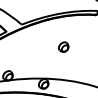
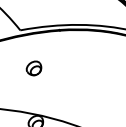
part: (63, 46) -> (34, 67), moved

